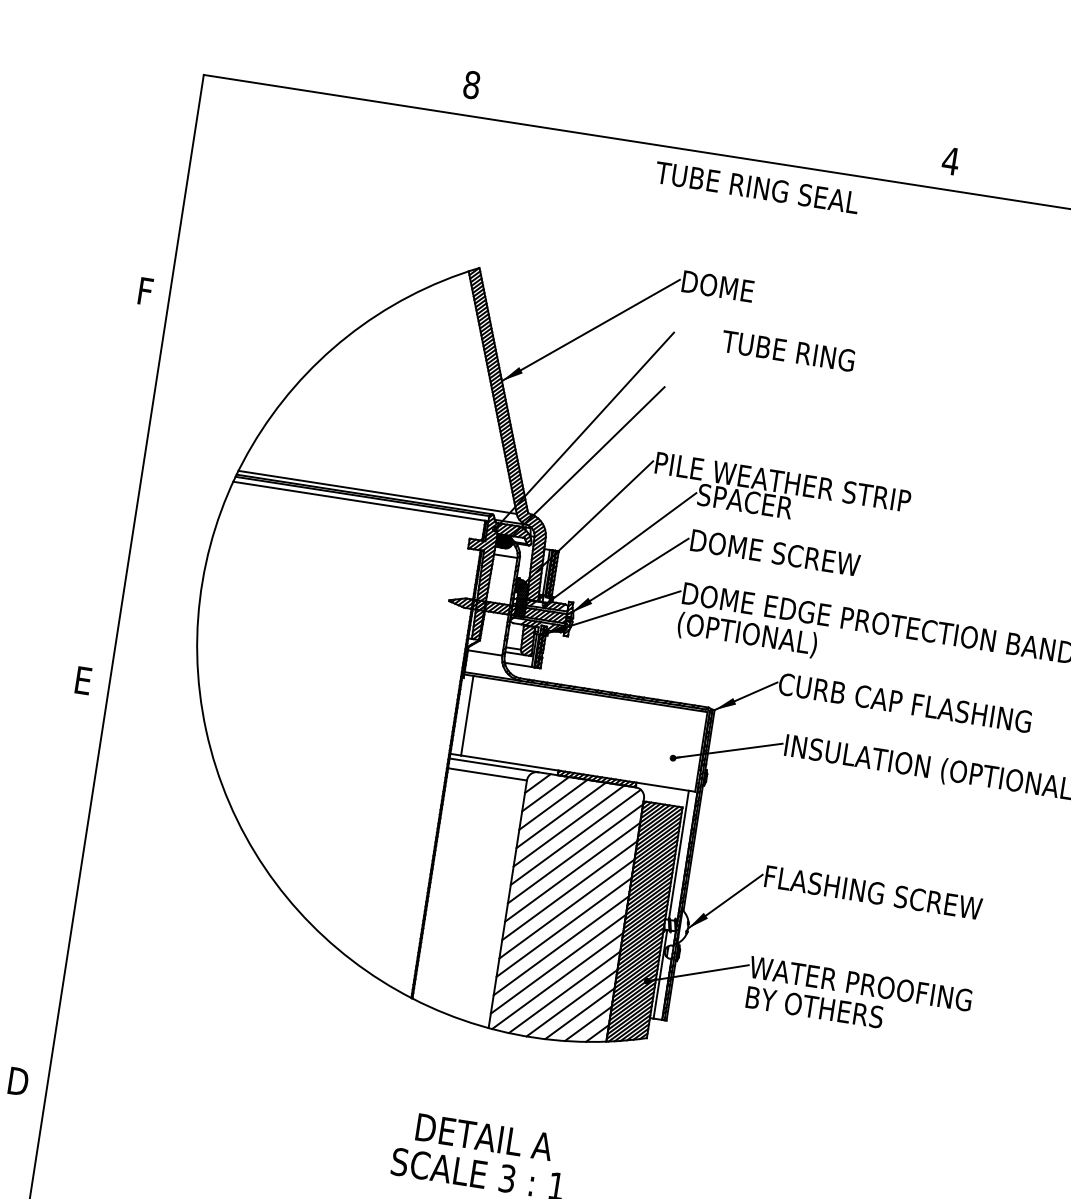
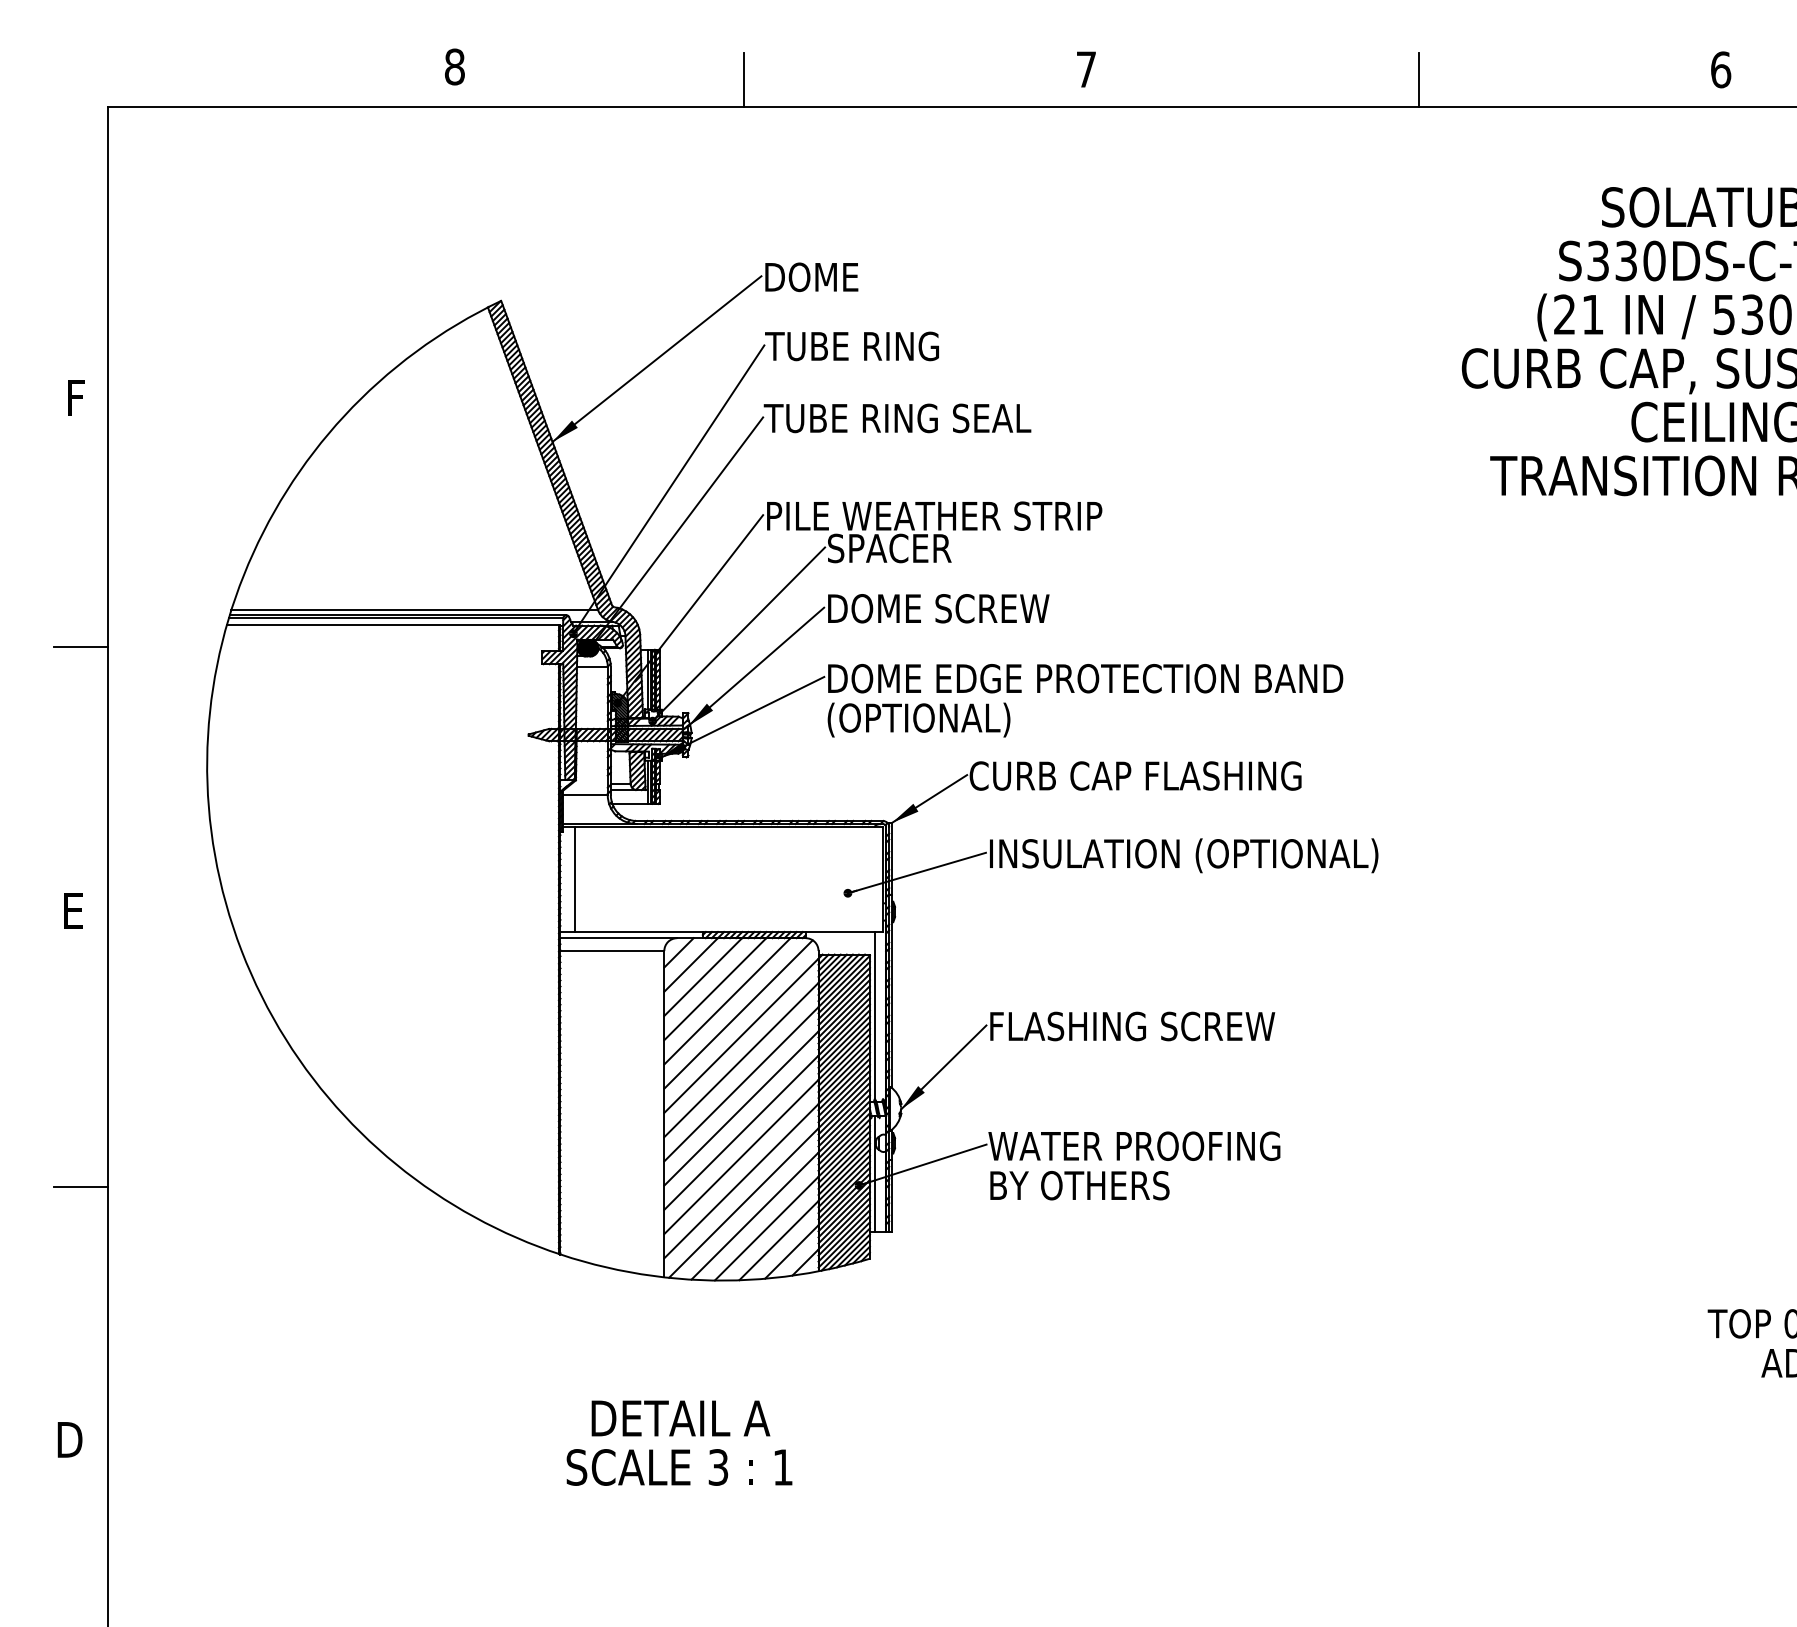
line: (690, 129) -> (744, 80), added
text: (950, 161) -> (1085, 69), 4 -> 7
text: (757, 187) -> (897, 418), moved
text: (787, 351) -> (851, 346), moved
line: (119, 481) -> (80, 647), added
line: (56, 891) -> (80, 1187), added

